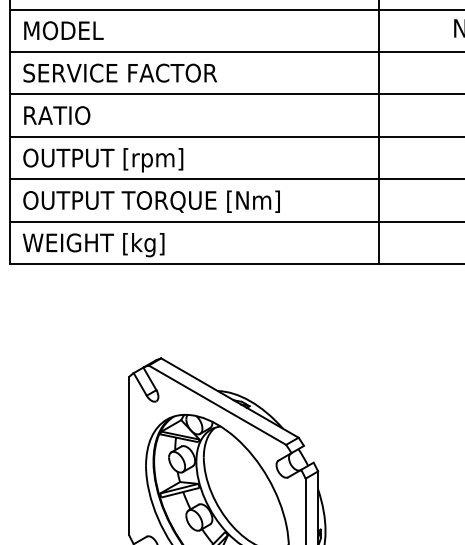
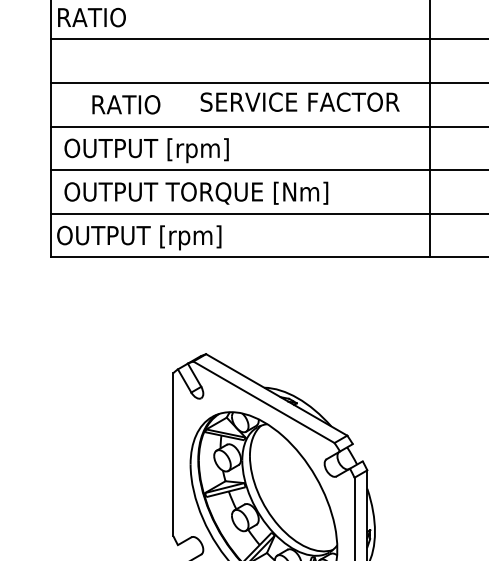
text: (60, 30) -> (102, 17), MODEL -> RATIO
text: (119, 72) -> (299, 101), moved
text: (57, 115) -> (126, 104), moved
text: (96, 244) -> (139, 237), WEIGHT [kg] -> OUTPUT [rpm]

